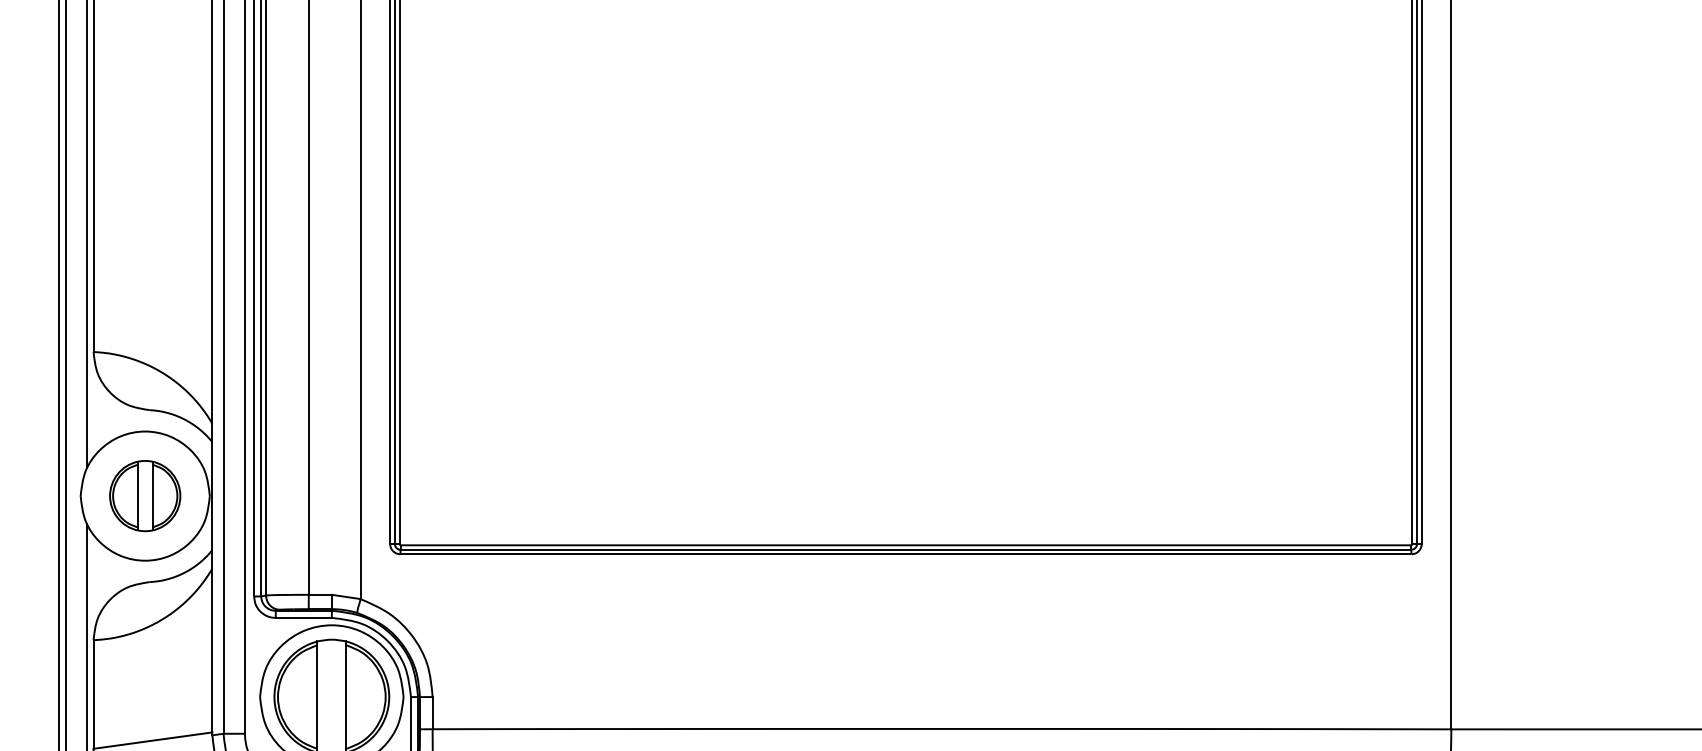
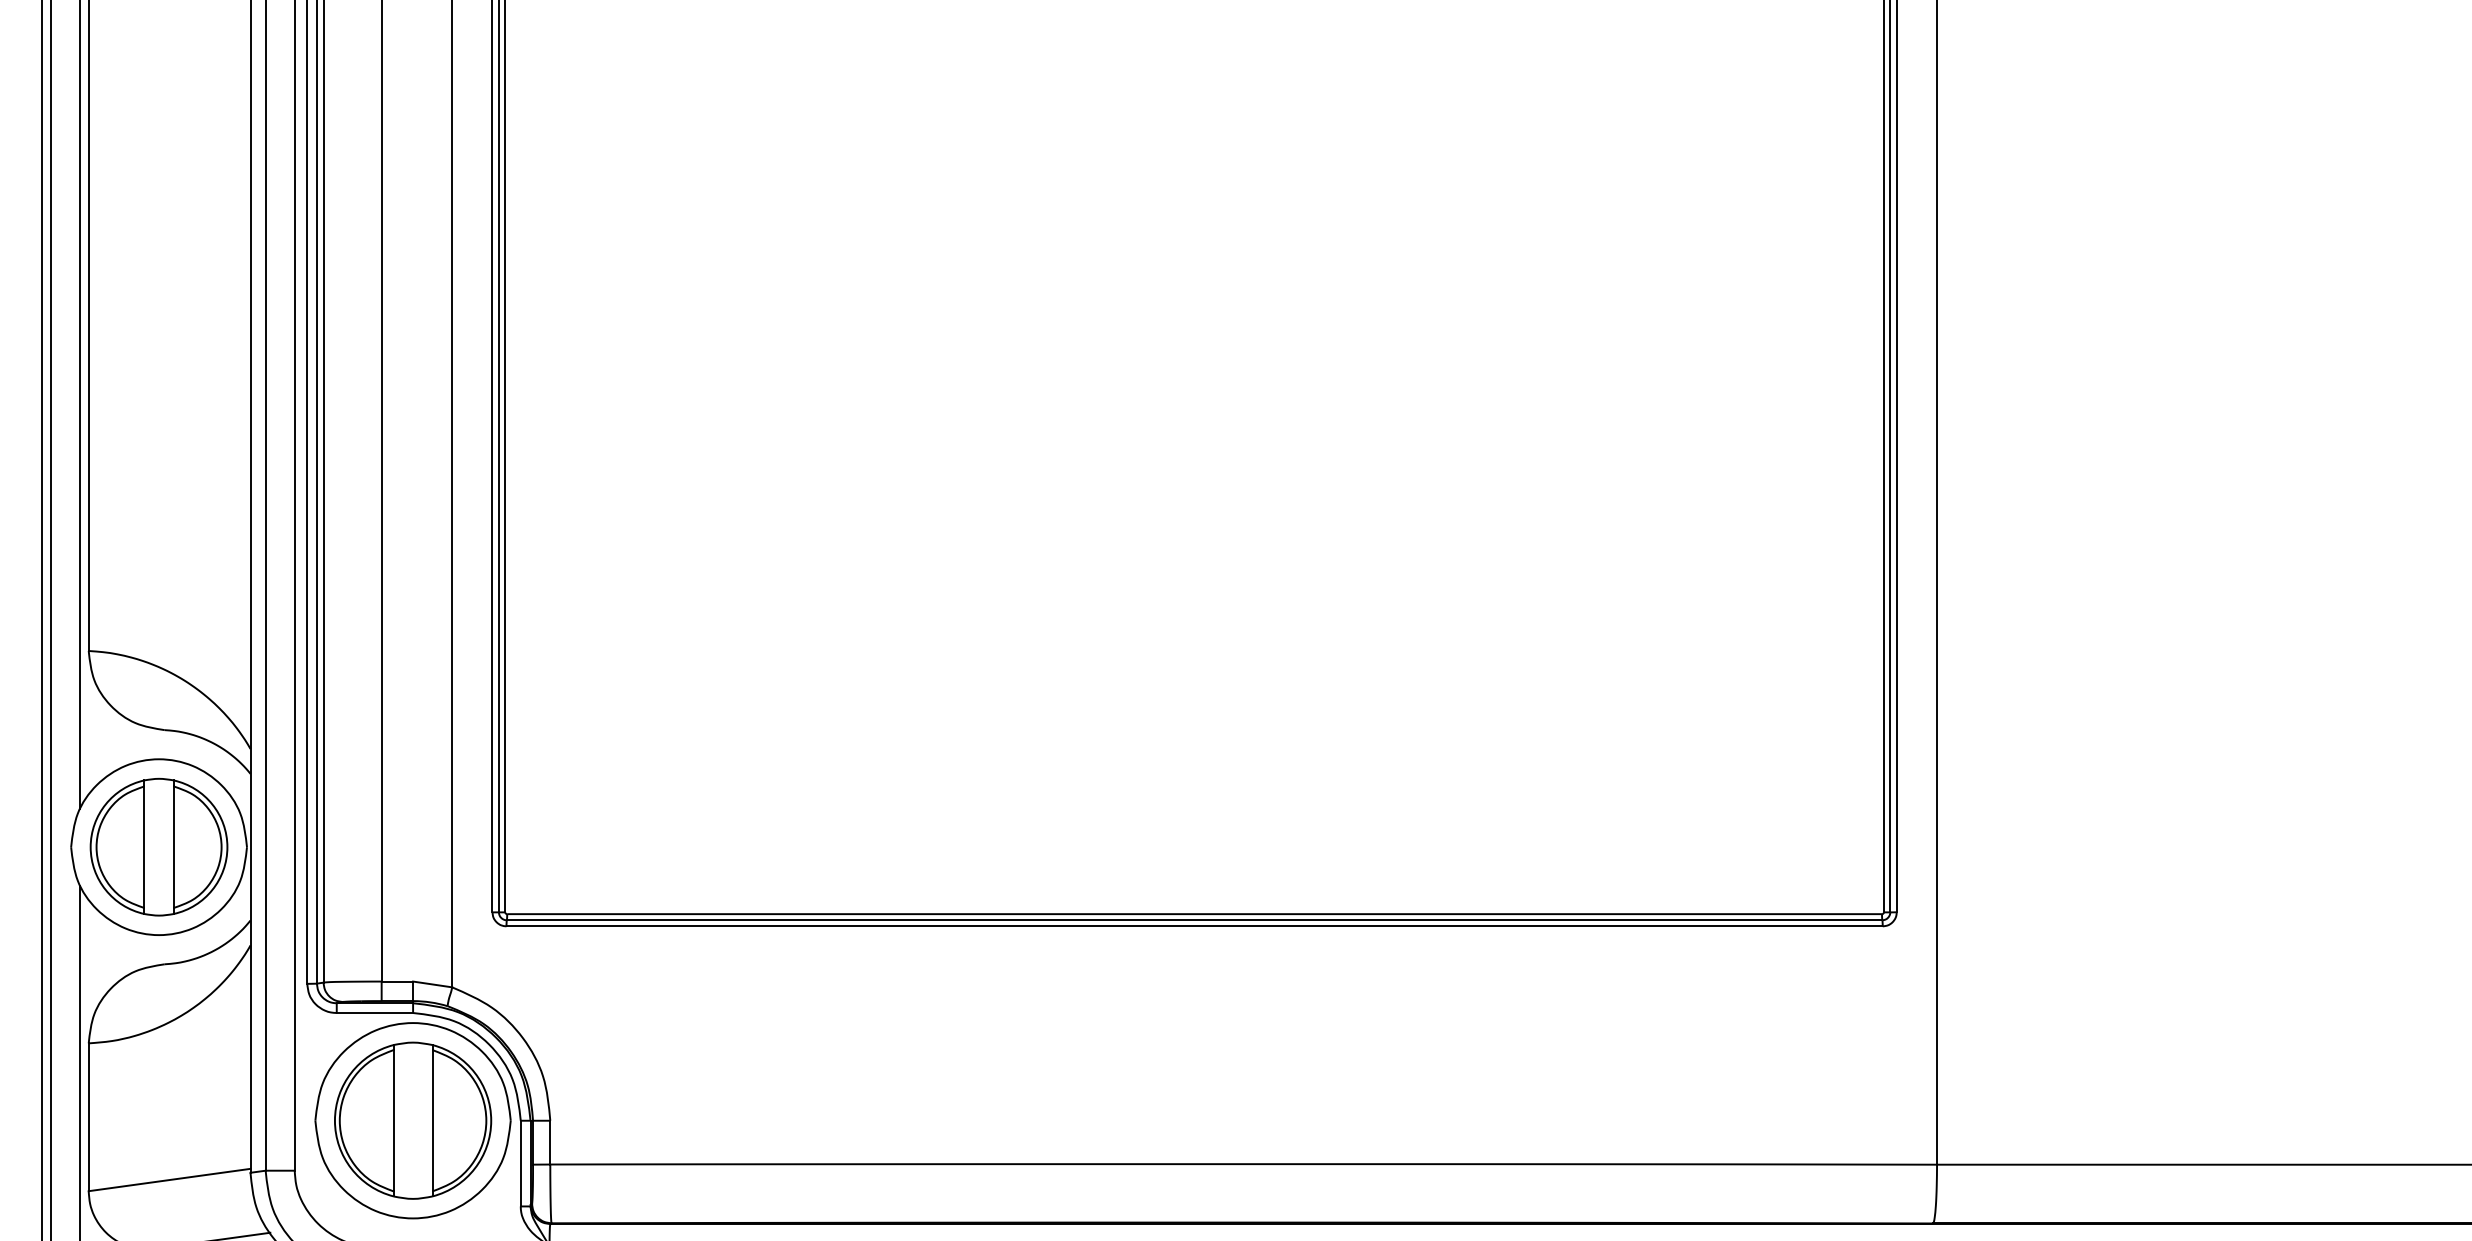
part: (144, 495) -> (158, 846), size x1.43

